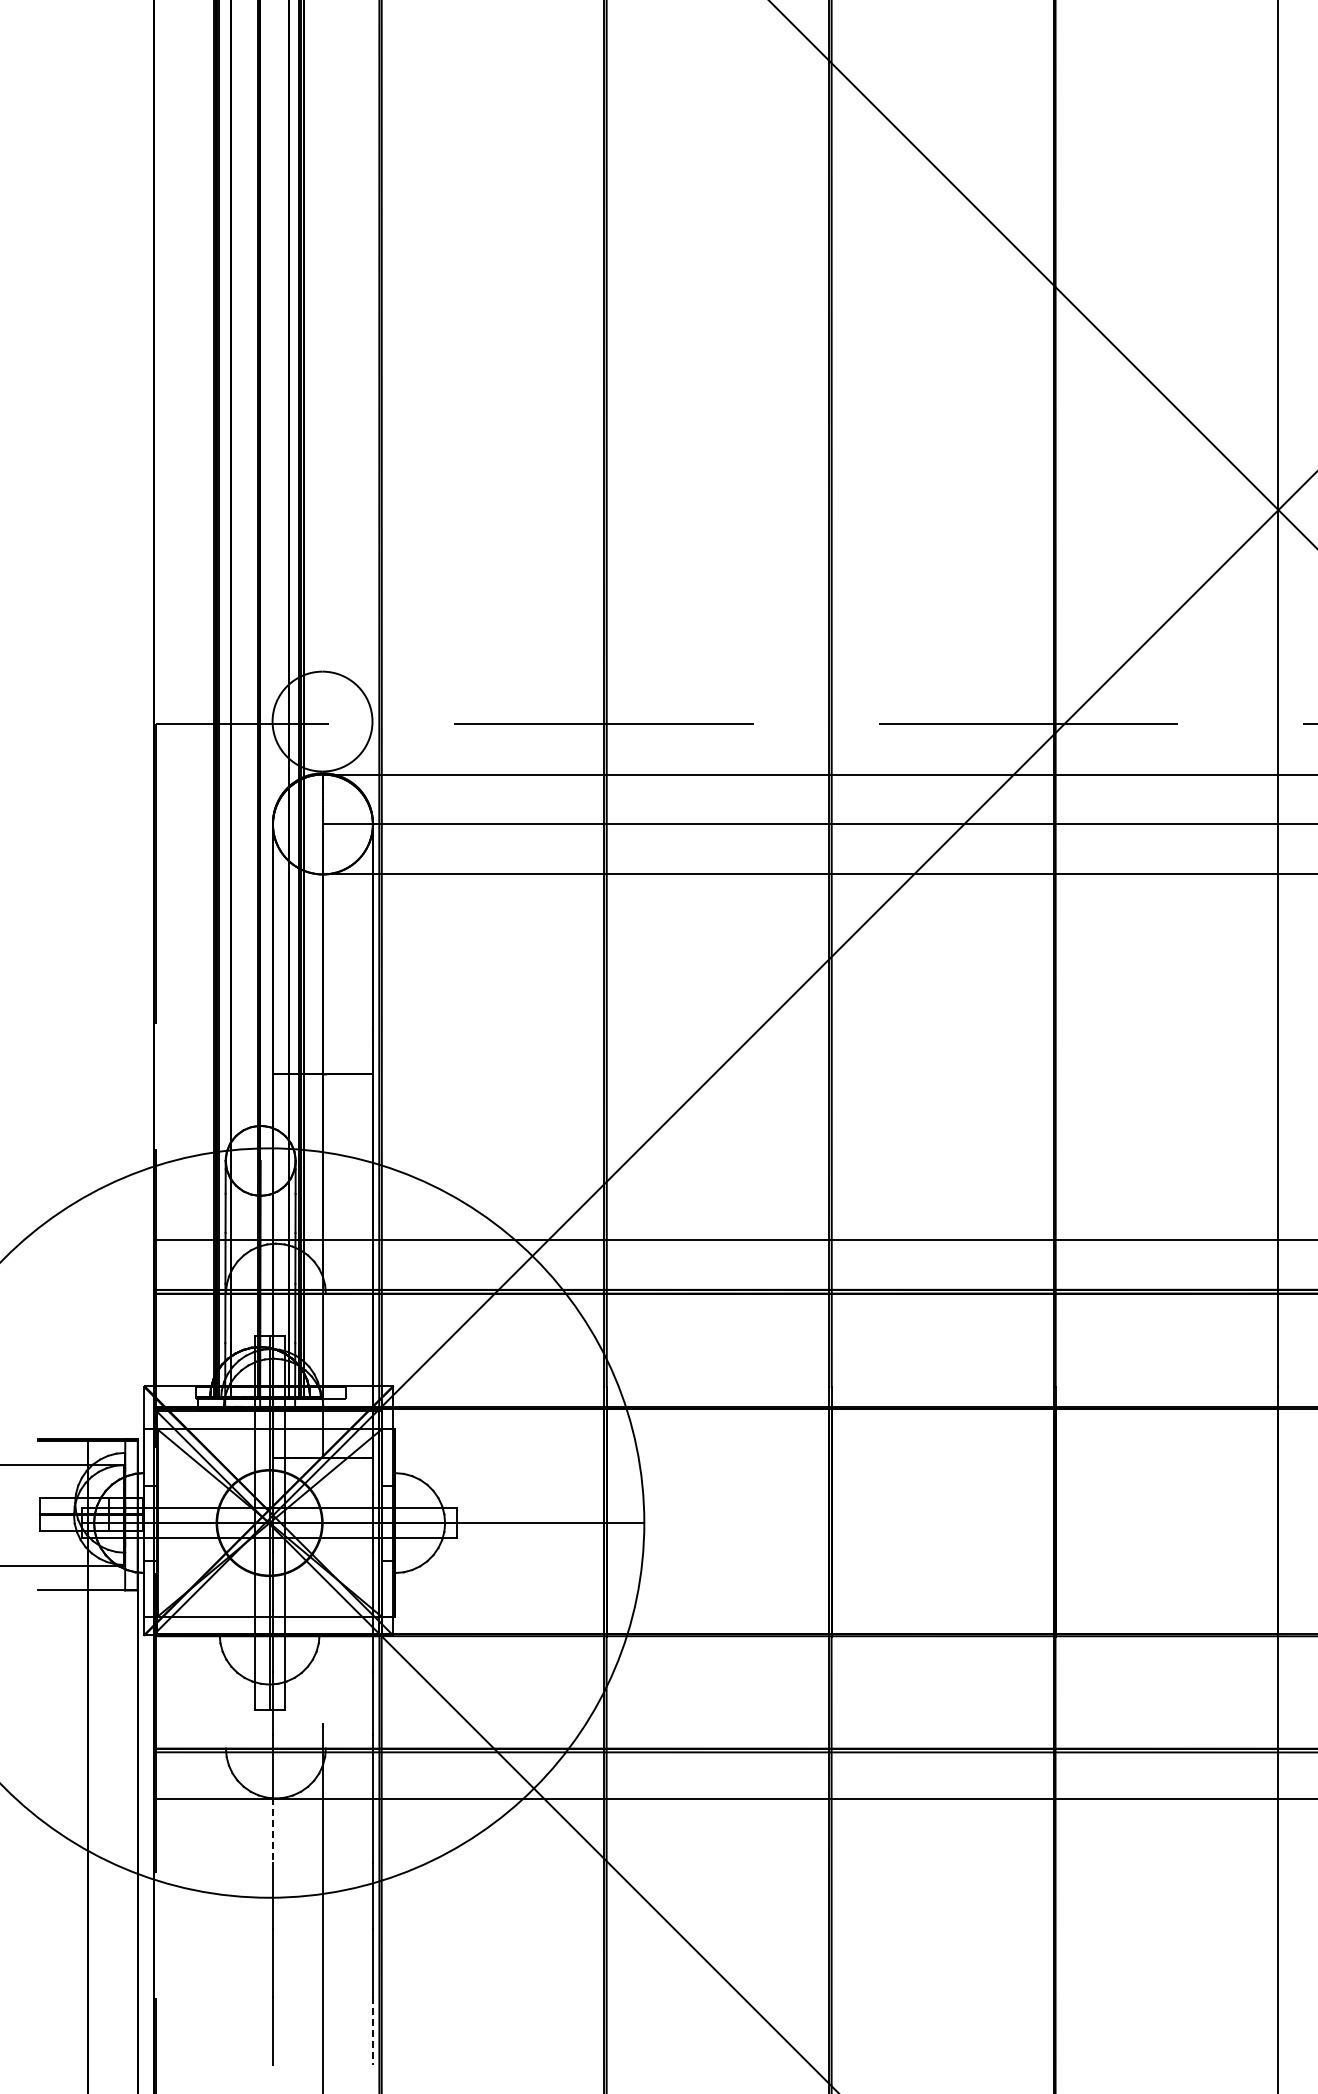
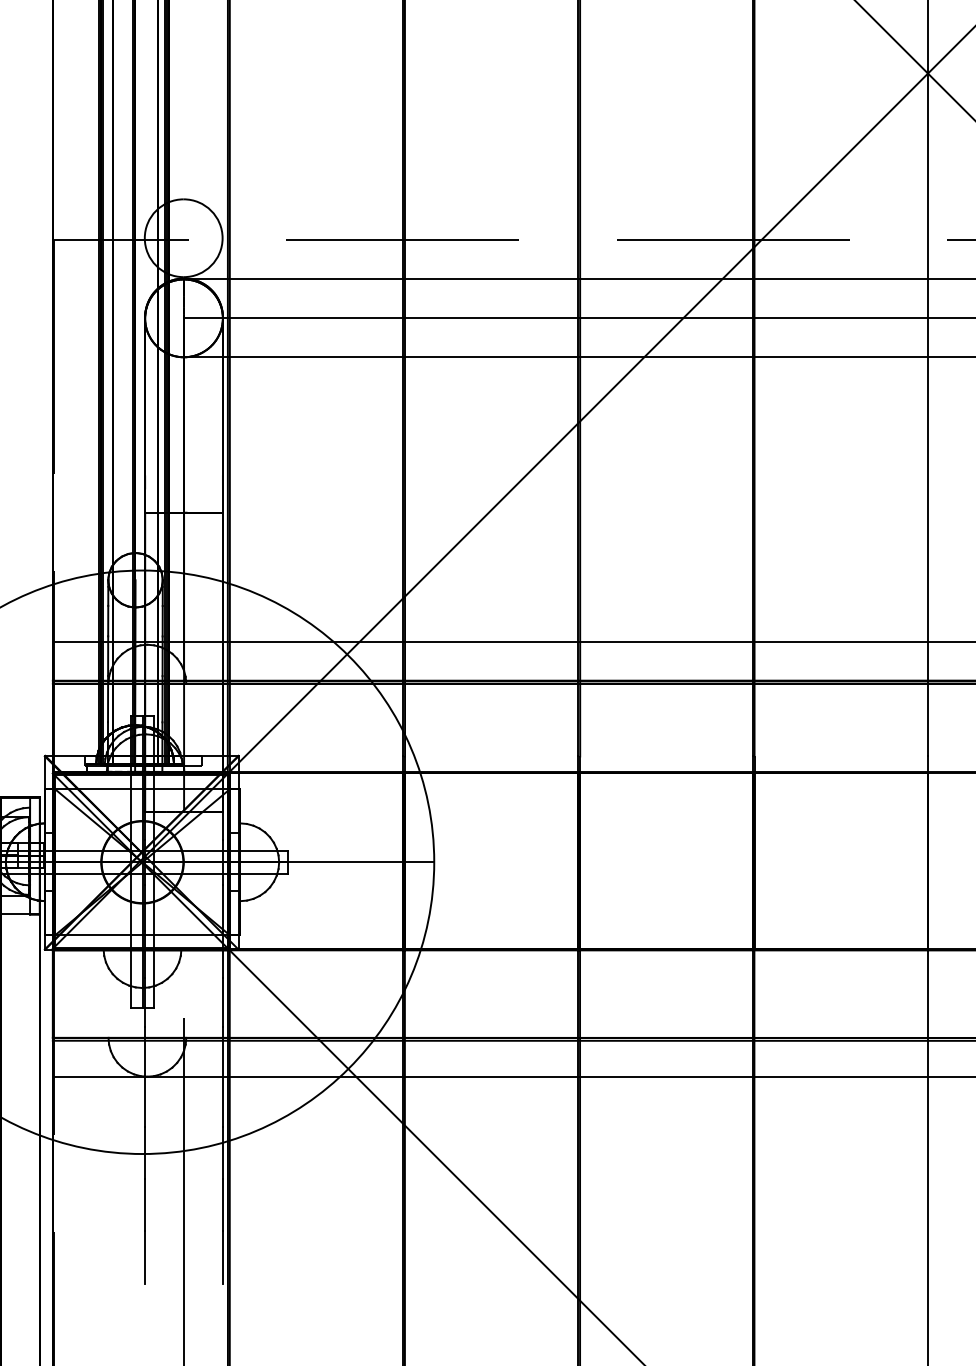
line: (272, 1830) -> (144, 1101), dashed -> solid
line: (372, 2031) -> (222, 1258), dashed -> solid

